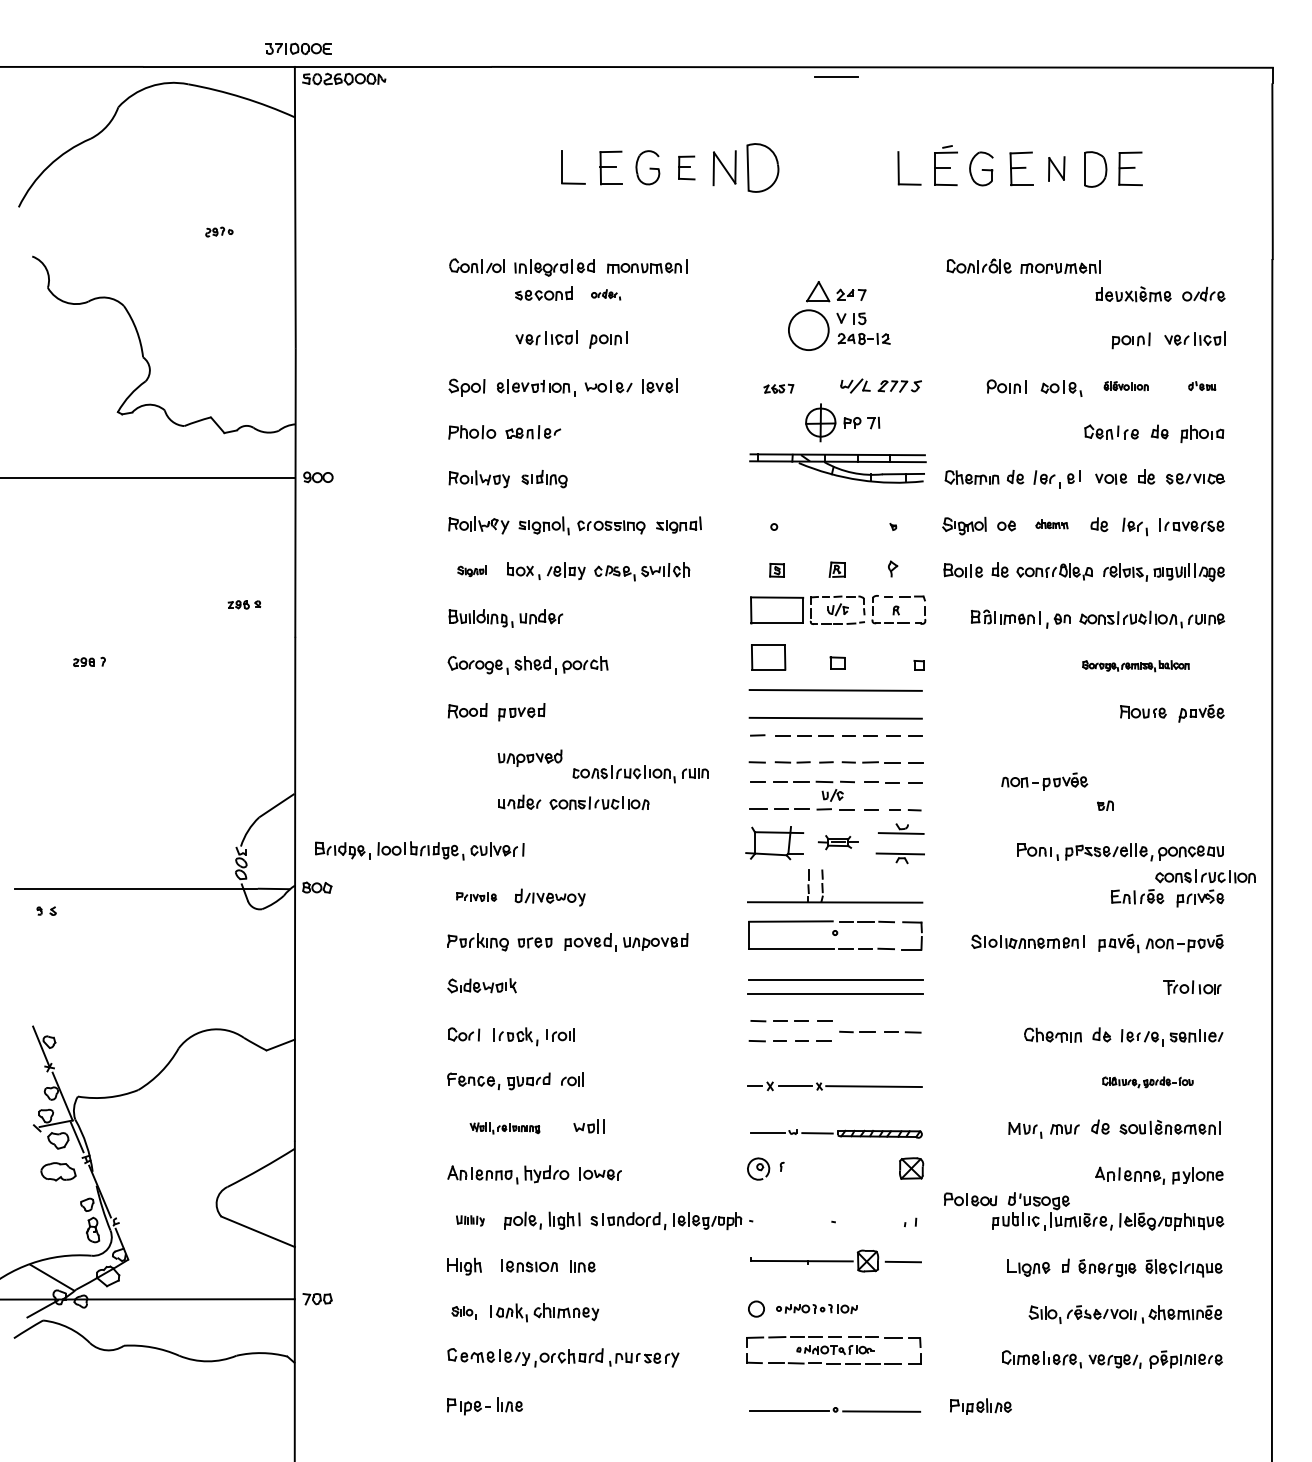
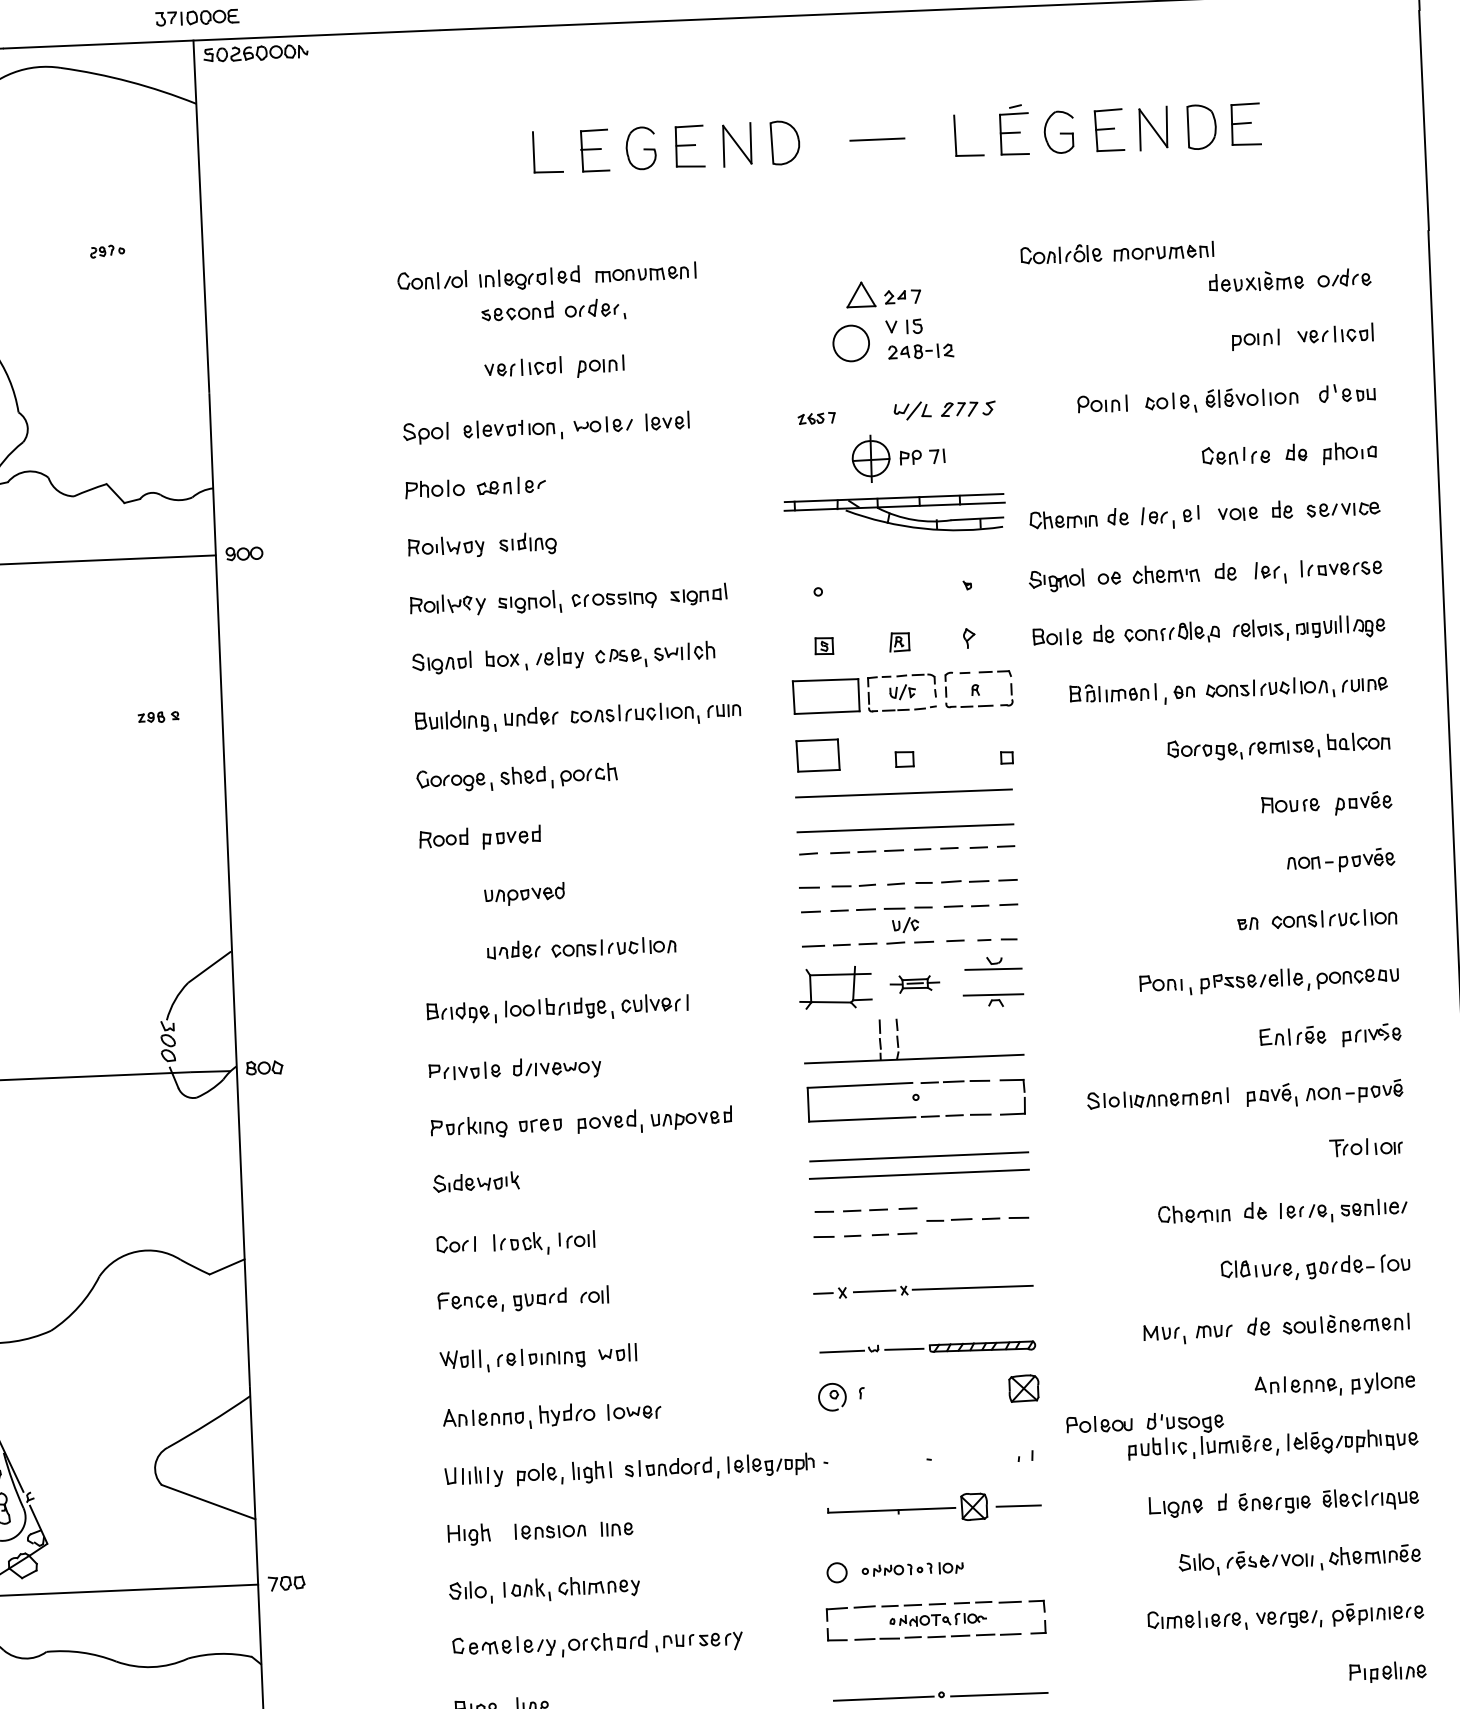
line: (836, 76) -> (877, 139), moved
part: (686, 167) -> (689, 146), size x1.43
part: (762, 168) -> (784, 143), size x0.71
part: (1056, 168) -> (1153, 127), size x1.43
part: (605, 294) -> (594, 309), size x1.67
circle: (808, 330) -> (850, 343), size x0.71
part: (1126, 385) -> (1252, 396), size x1.67
part: (1201, 385) -> (1346, 392), size x1.67
part: (1051, 524) -> (1165, 574), size x1.67
part: (471, 571) -> (441, 663), size x1.67
part: (1135, 665) -> (1278, 746), size x1.67
part: (640, 774) -> (655, 714), moved
part: (1044, 781) -> (1340, 860), moved
part: (419, 850) -> (557, 1008), moved
part: (1205, 876) -> (1334, 918), moved
part: (476, 896) -> (464, 1070), size x1.43
part: (1147, 1082) -> (1315, 1268), size x1.67
part: (504, 1128) -> (511, 1359), size x1.67
part: (470, 1220) -> (474, 1476), size x1.67
part: (463, 1312) -> (470, 1592), size x1.43
part: (980, 1406) -> (1387, 1671), moved

